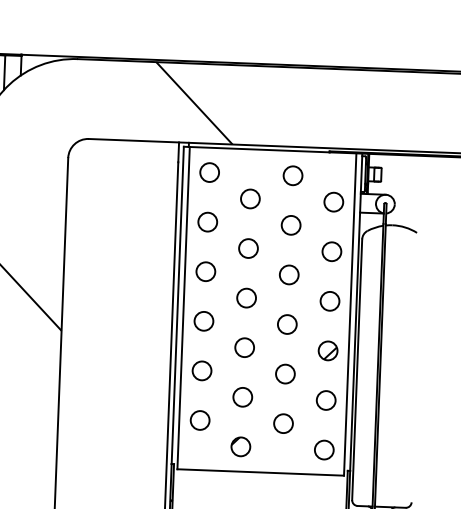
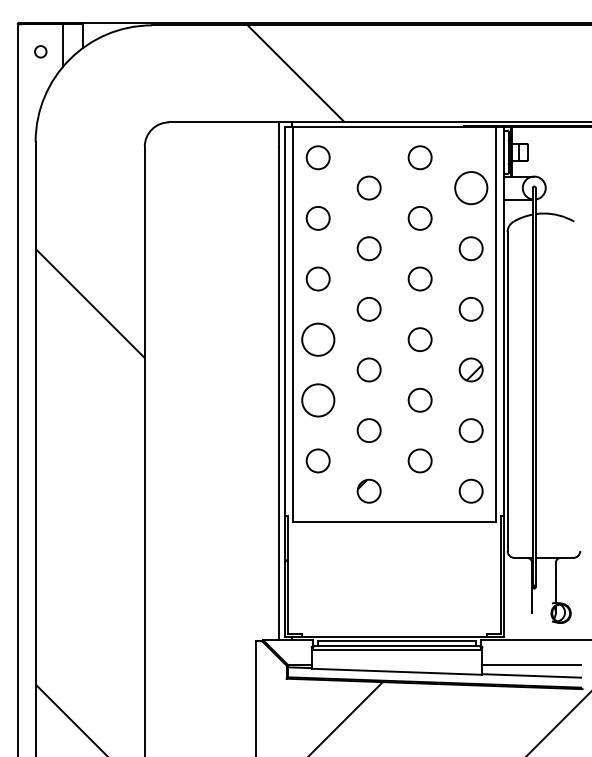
circle: (333, 201) -> (470, 187), size x1.4
circle: (203, 321) -> (317, 339), size x1.4
circle: (201, 370) -> (317, 399), size x1.4

